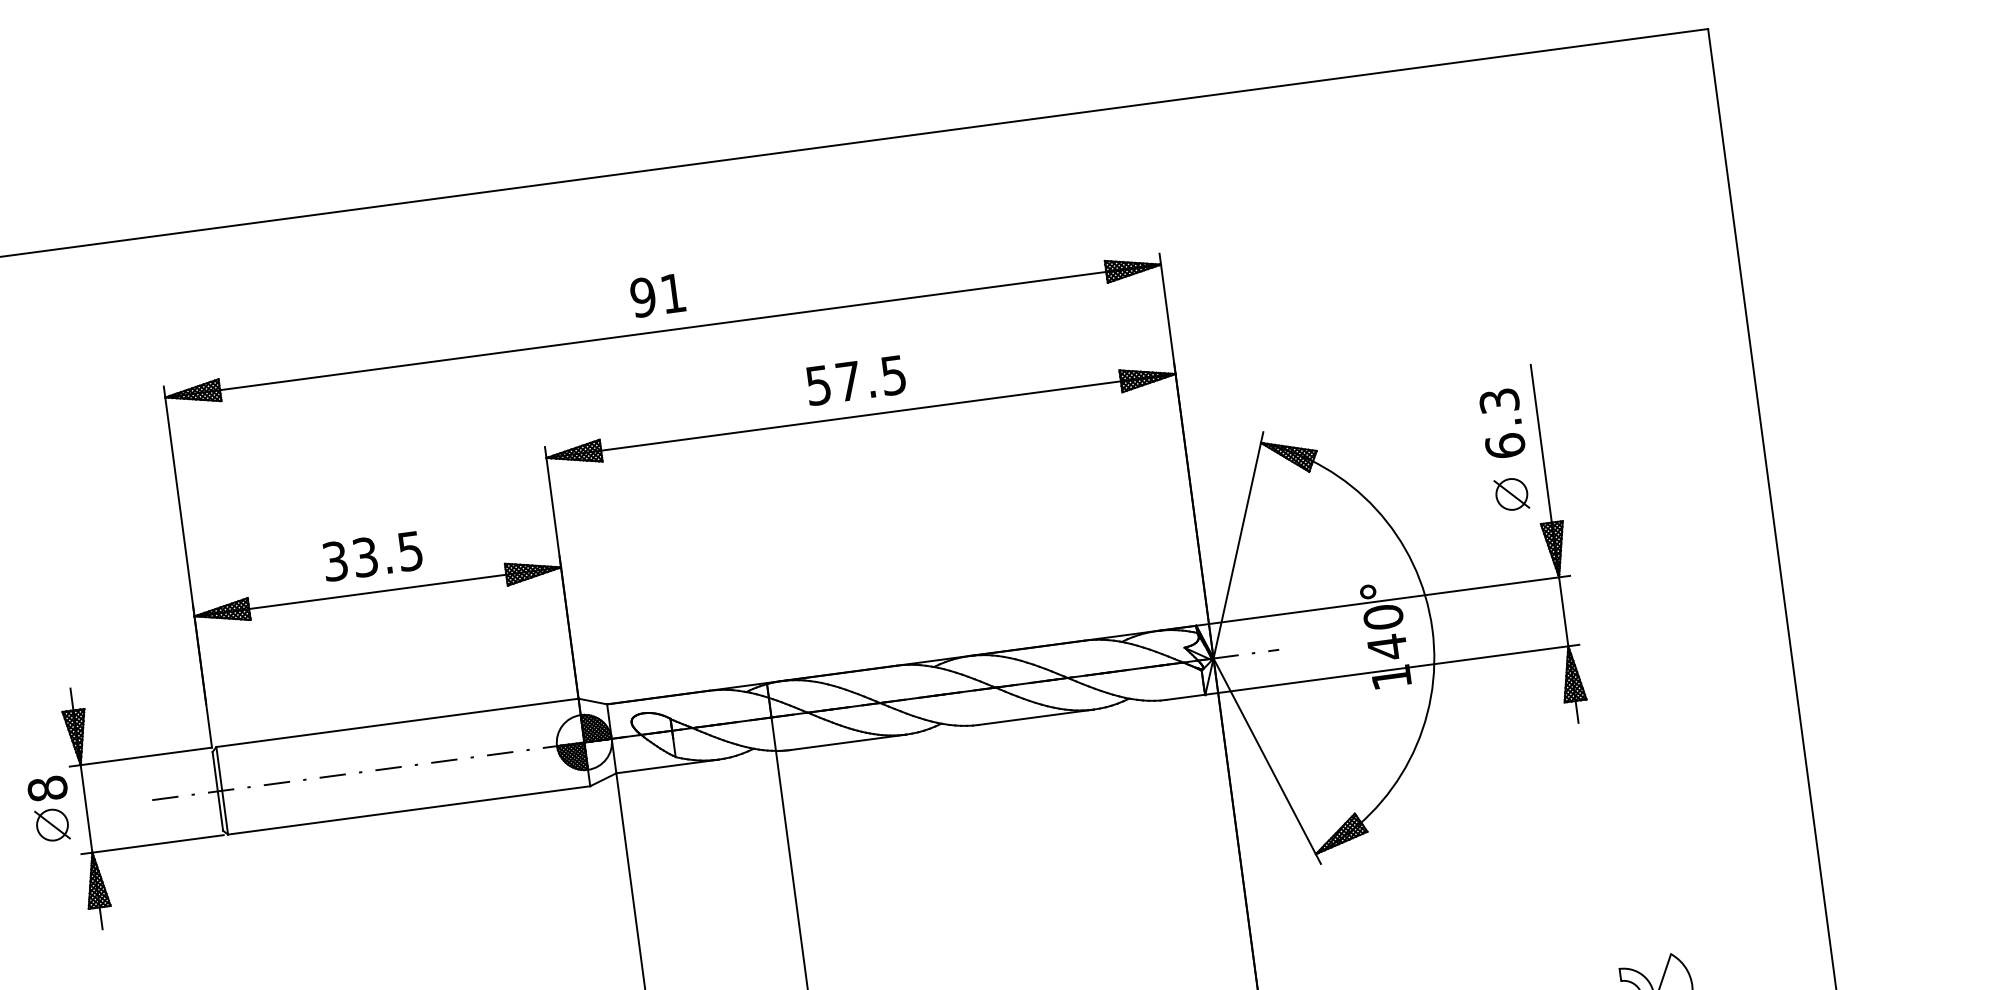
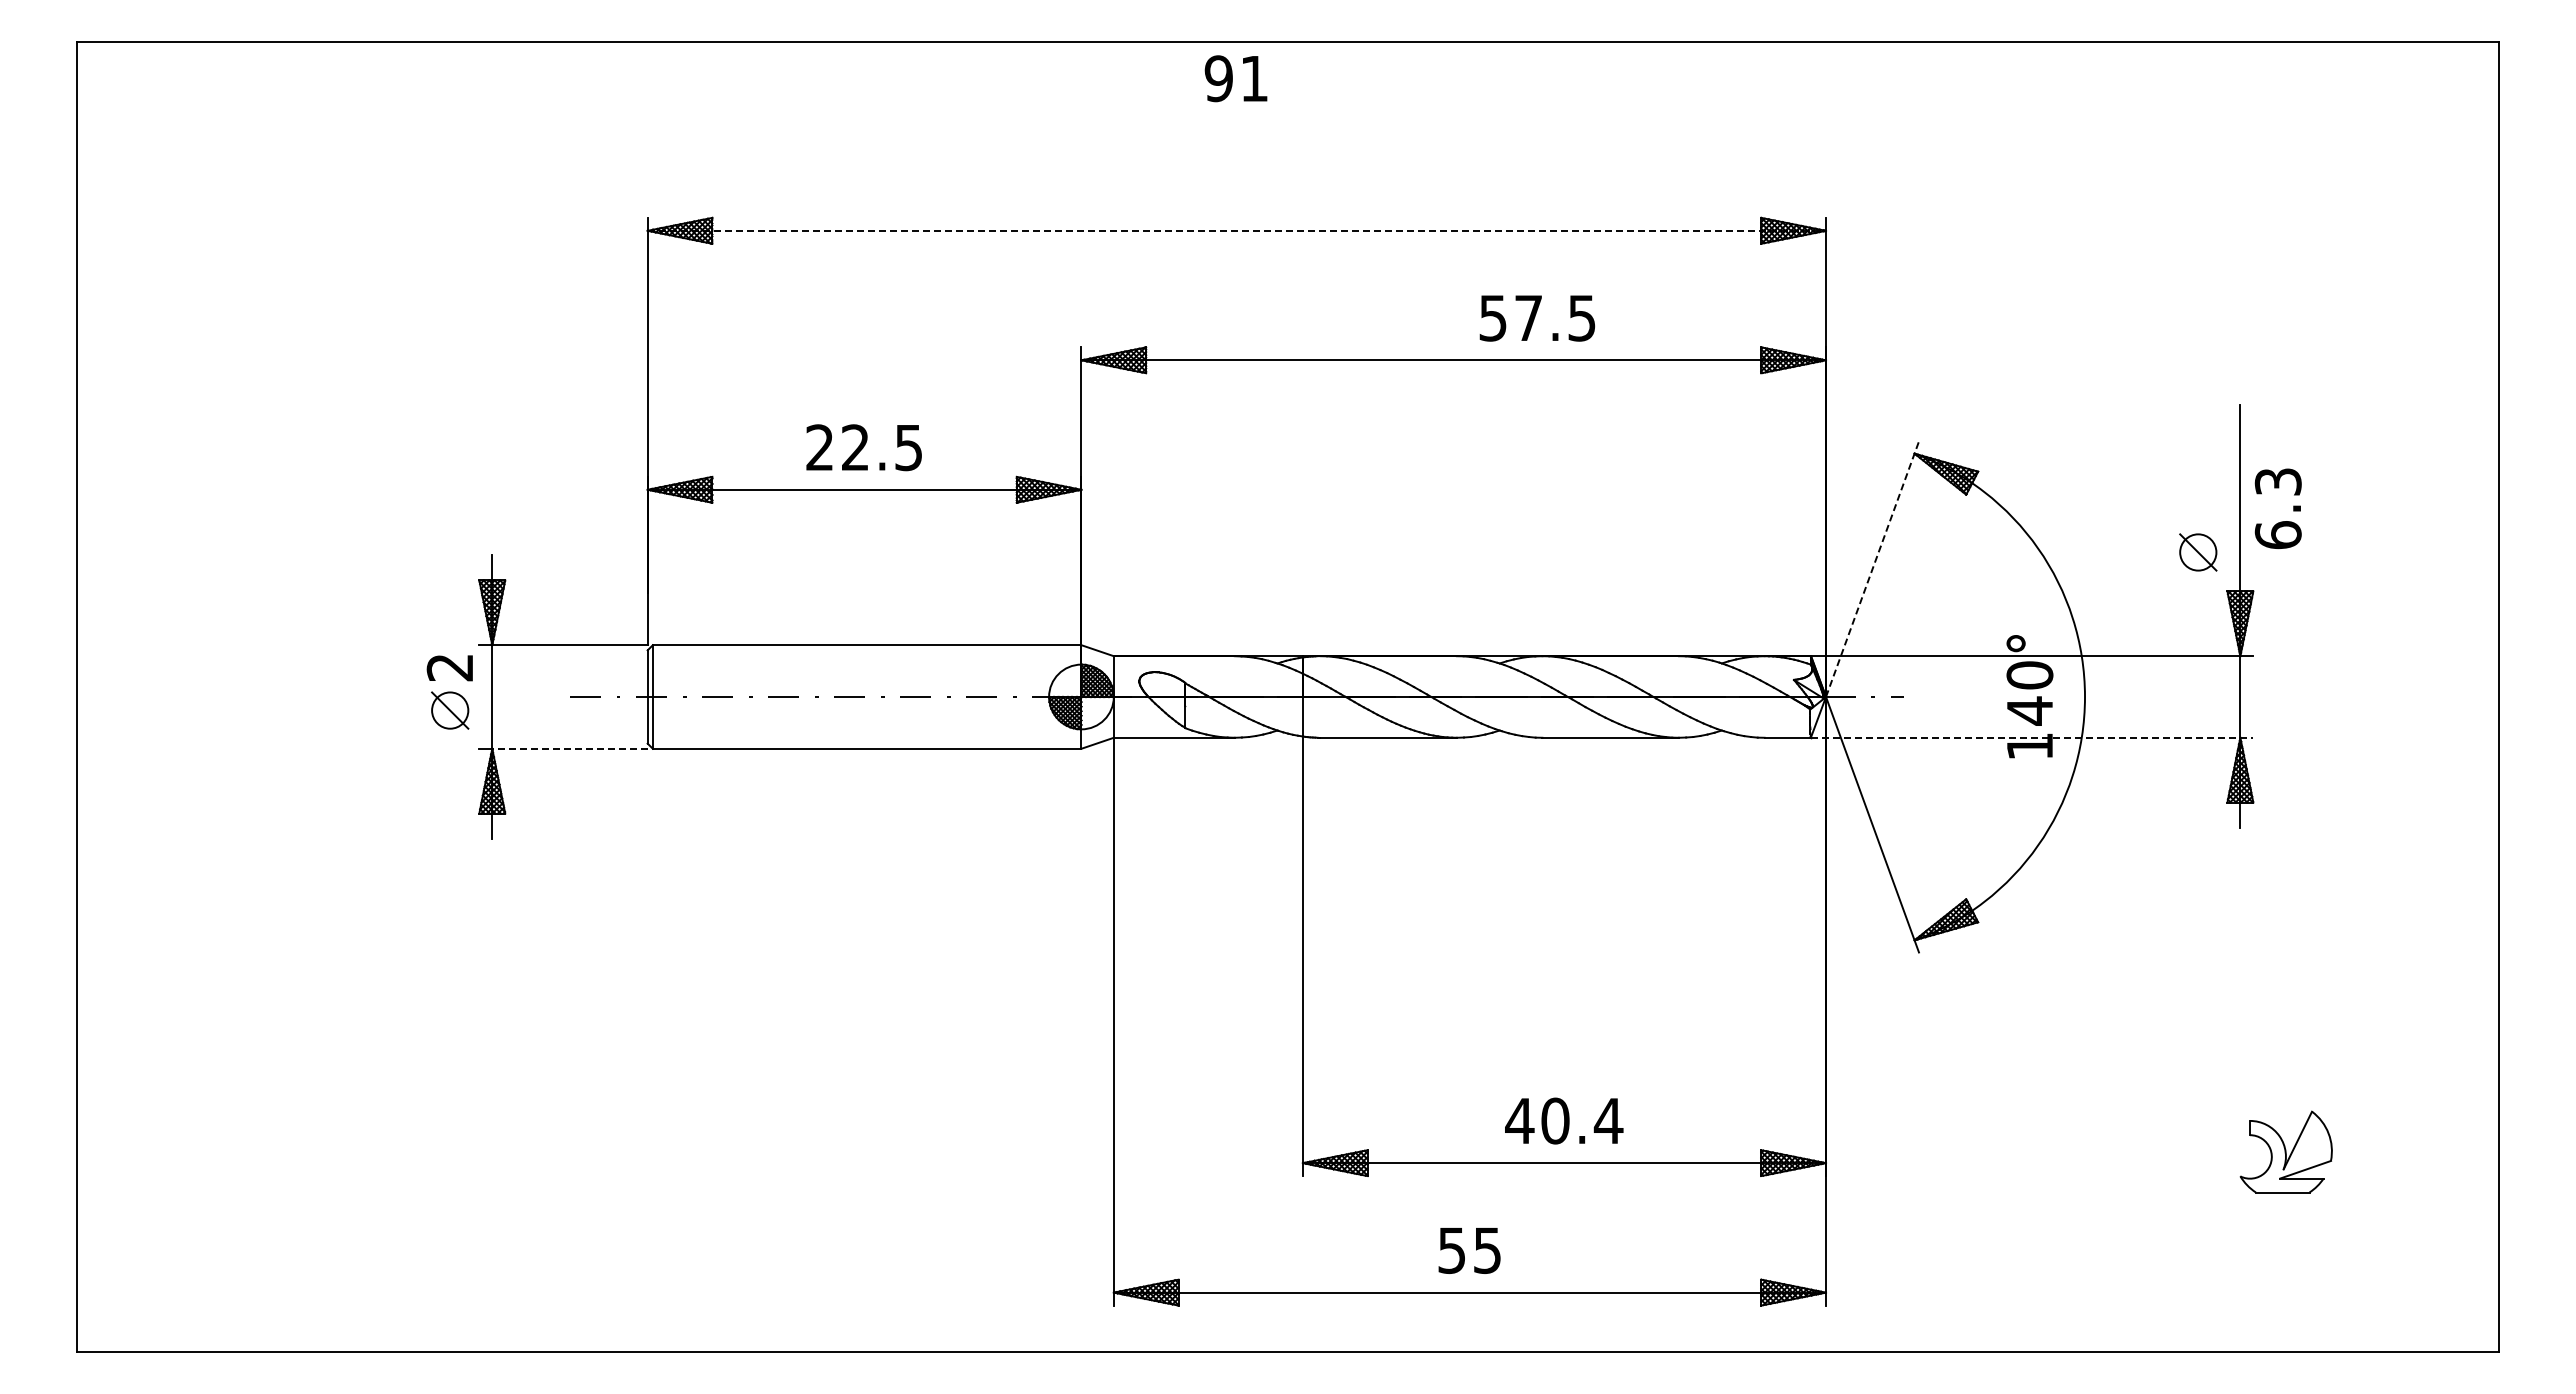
text: (657, 295) -> (1235, 78), moved
line: (663, 330) -> (1237, 230), solid -> dashed
text: (856, 380) -> (1537, 318), moved
text: (1501, 423) -> (2277, 508), moved
line: (1238, 545) -> (1872, 569), solid -> dashed
text: (350, 559) -> (837, 447), 33.5 -> 22.5
line: (1392, 669) -> (2032, 737), solid -> dashed
text: (47, 788) -> (449, 667), 8 -> 2
line: (157, 843) -> (569, 748), solid -> dashed

